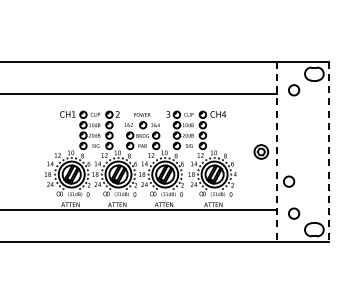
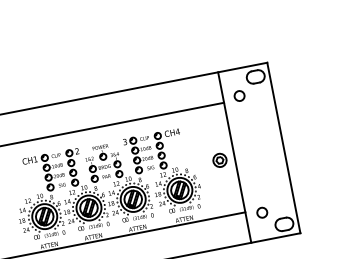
line: (276, 152) -> (234, 158), dashed -> solid
line: (328, 152) -> (283, 148), dashed -> solid
circle: (289, 181) -> (252, 183), removed

